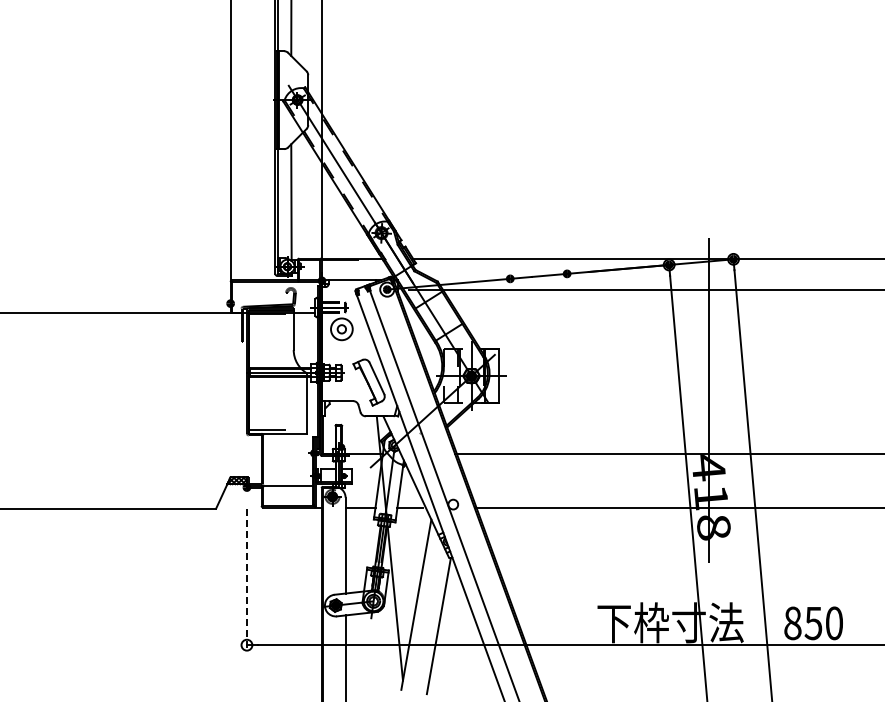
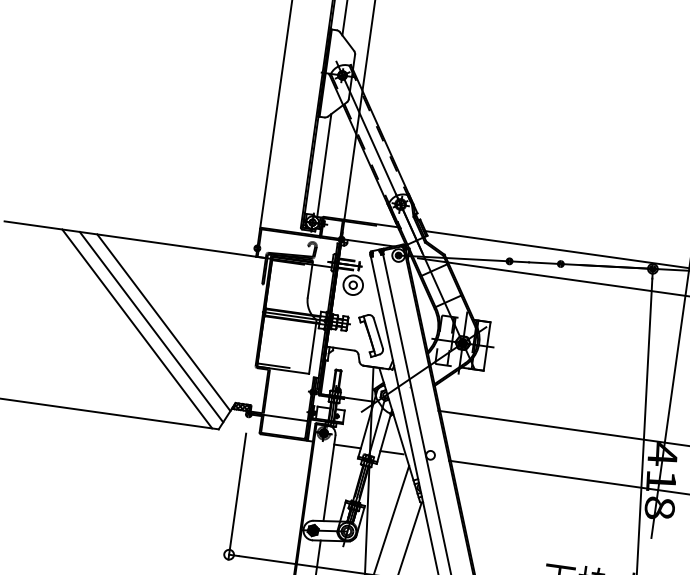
line: (139, 399) -> (164, 322), added
line: (125, 406) -> (150, 326), added
line: (110, 410) -> (136, 328), added
line: (246, 579) -> (236, 496), dashed -> solid

